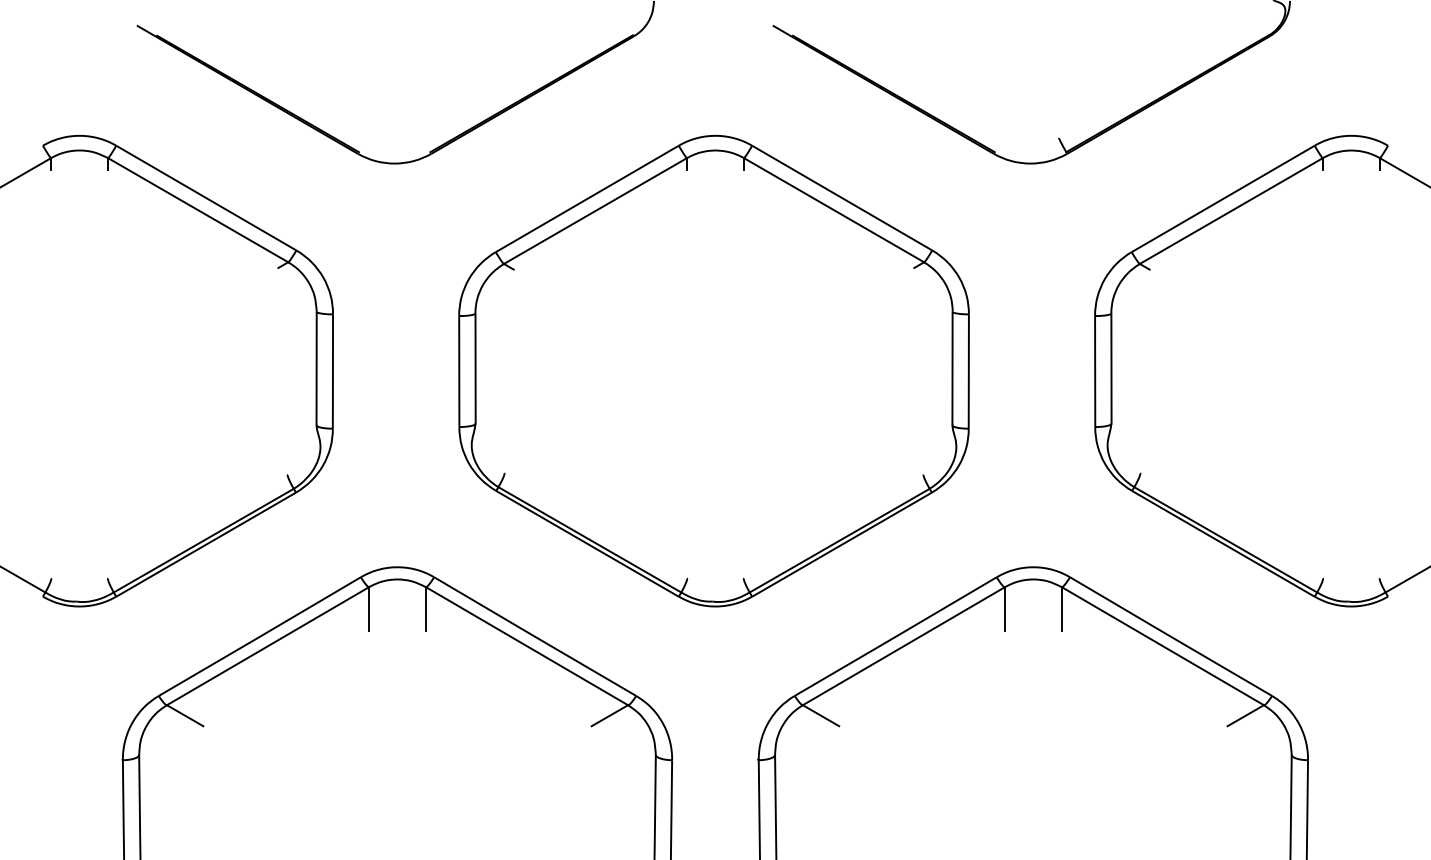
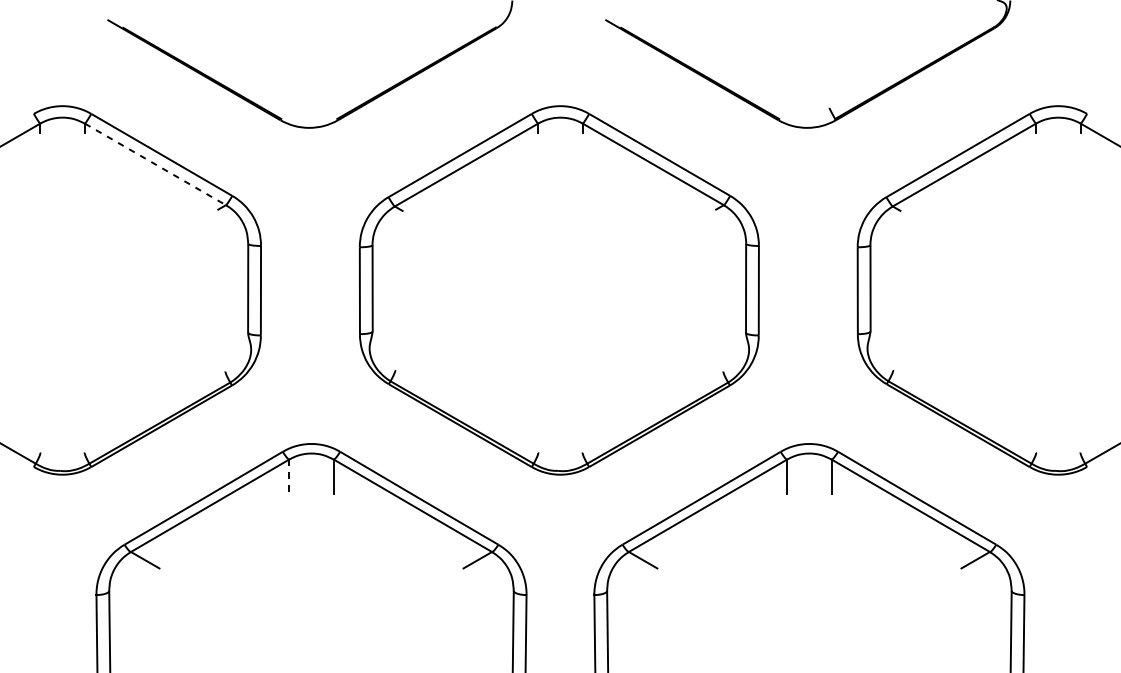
line: (198, 210) -> (155, 164), solid -> dashed
line: (369, 608) -> (289, 476), solid -> dashed

